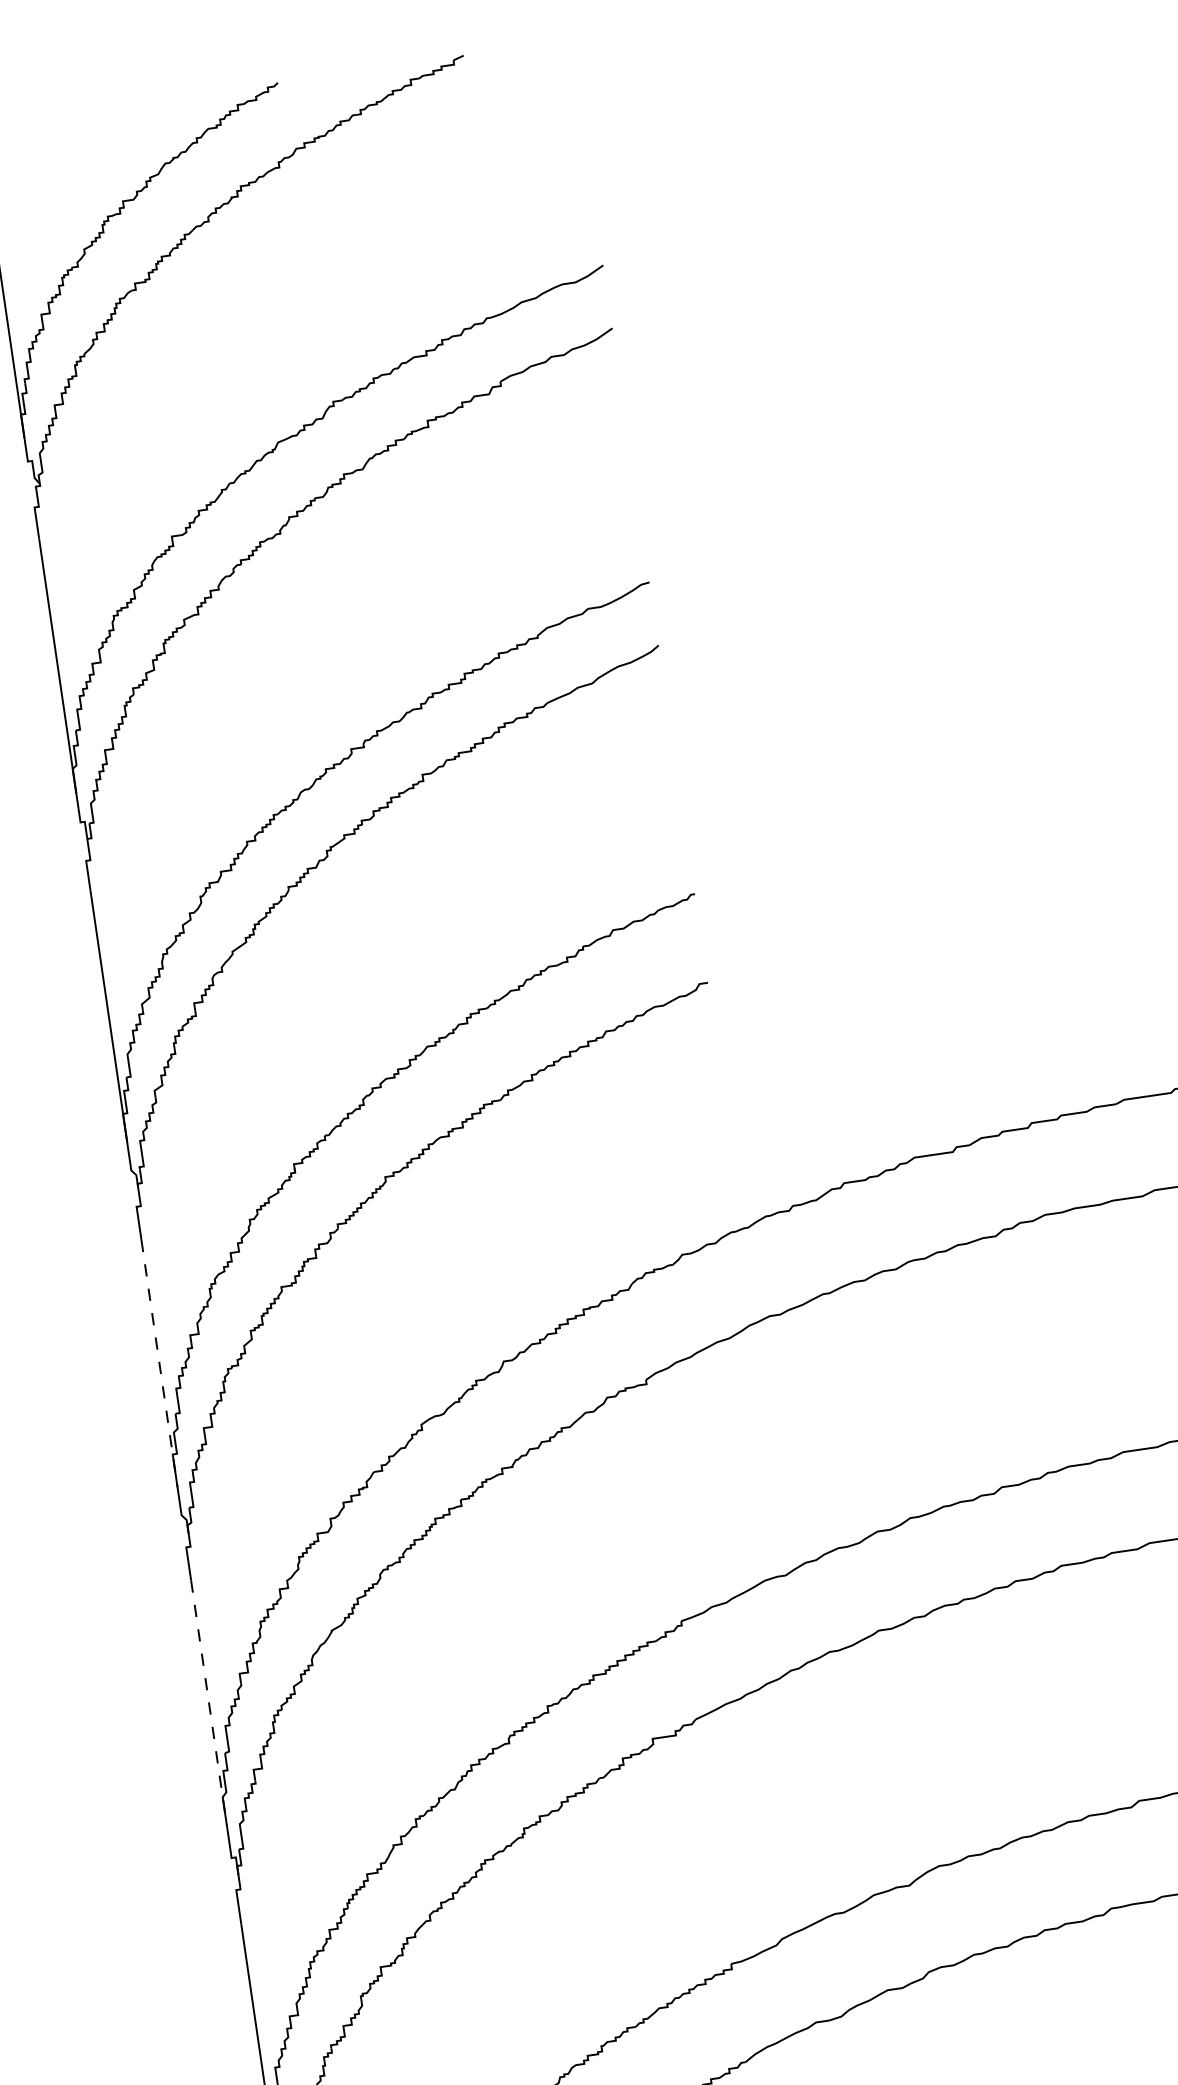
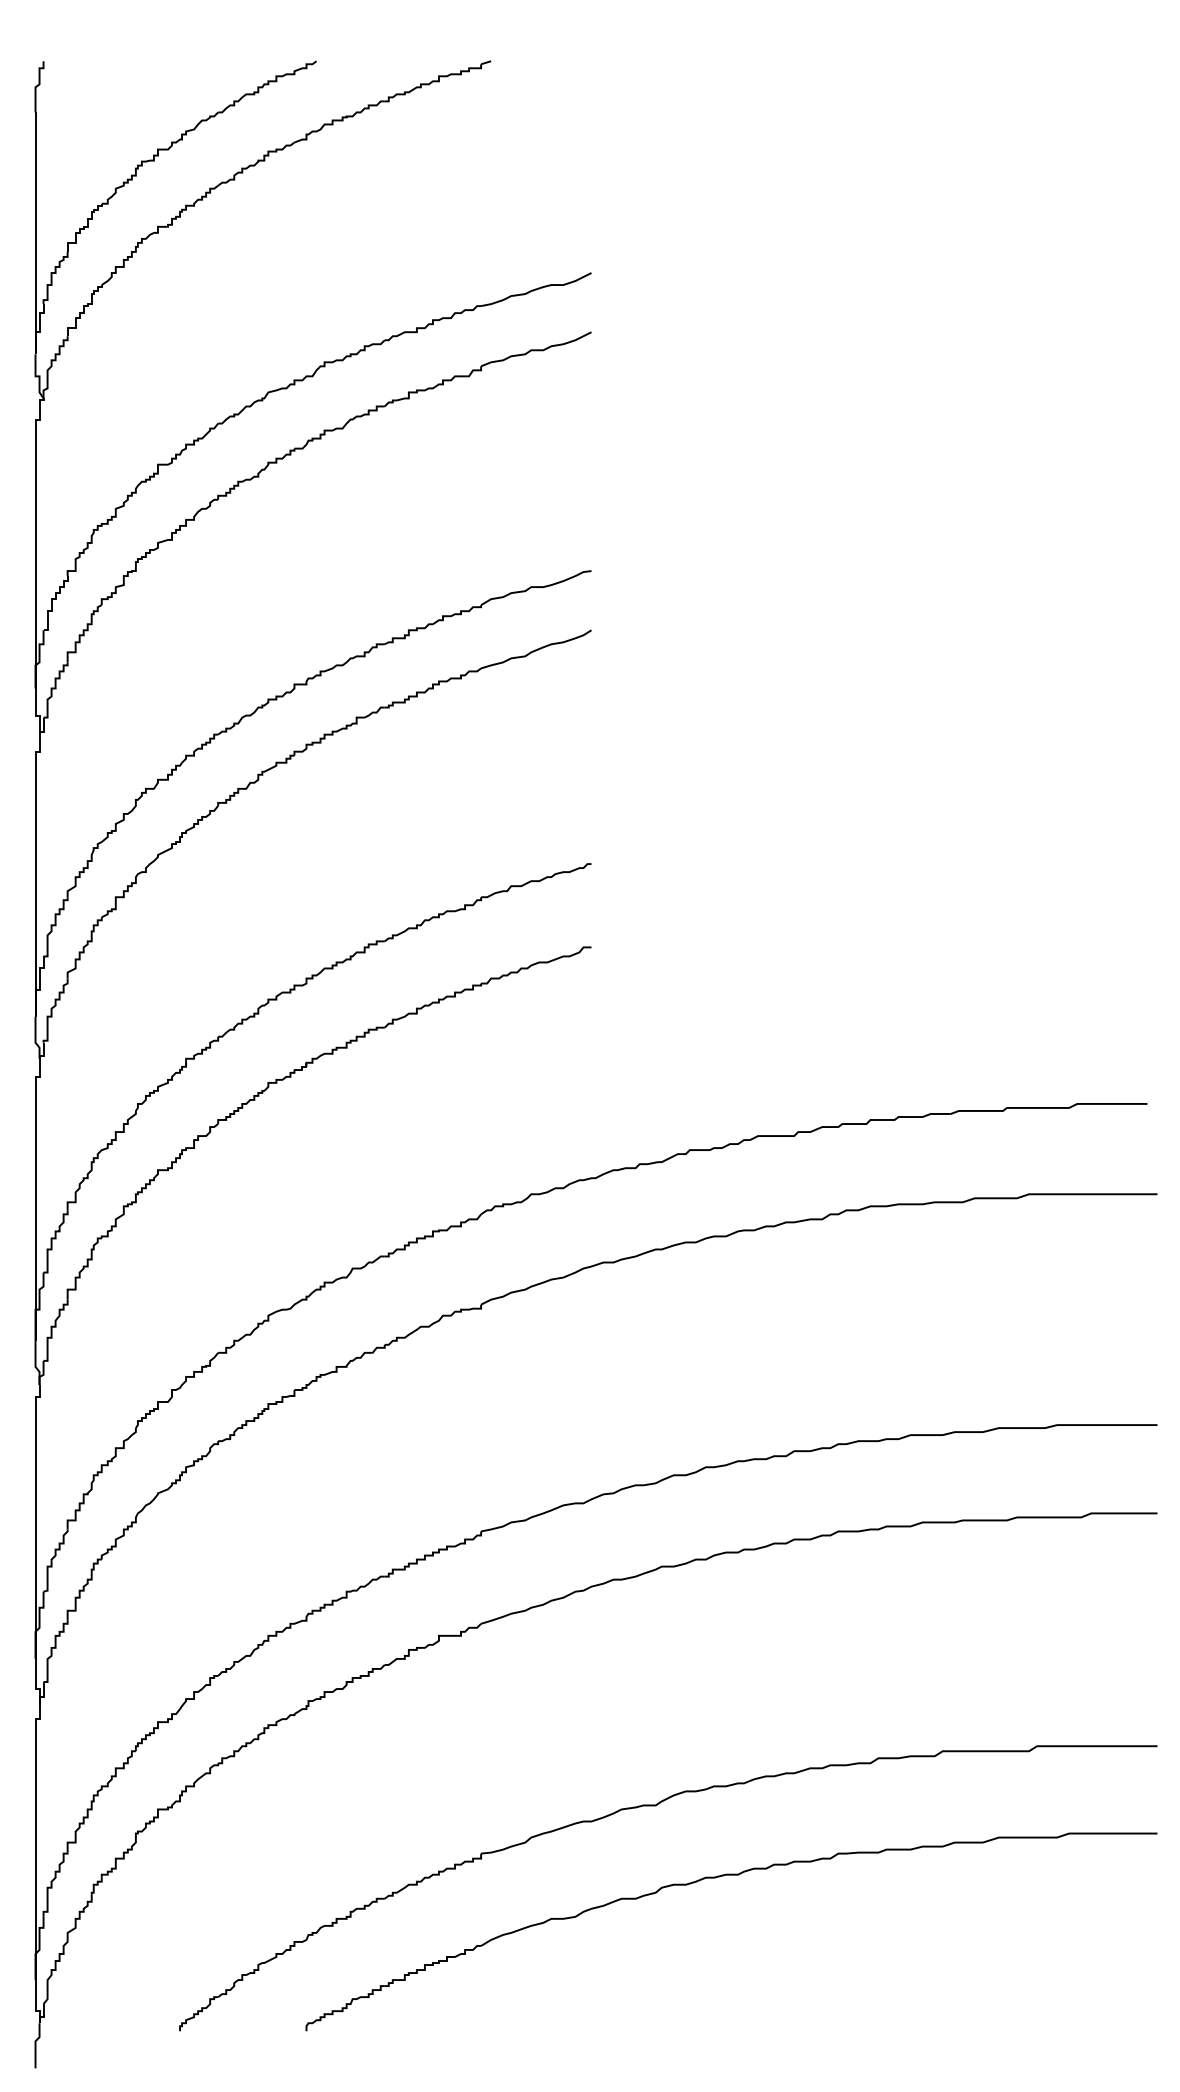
line: (159, 1363) -> (35, 1224), dashed -> solid
line: (209, 1704) -> (35, 1544), dashed -> solid

